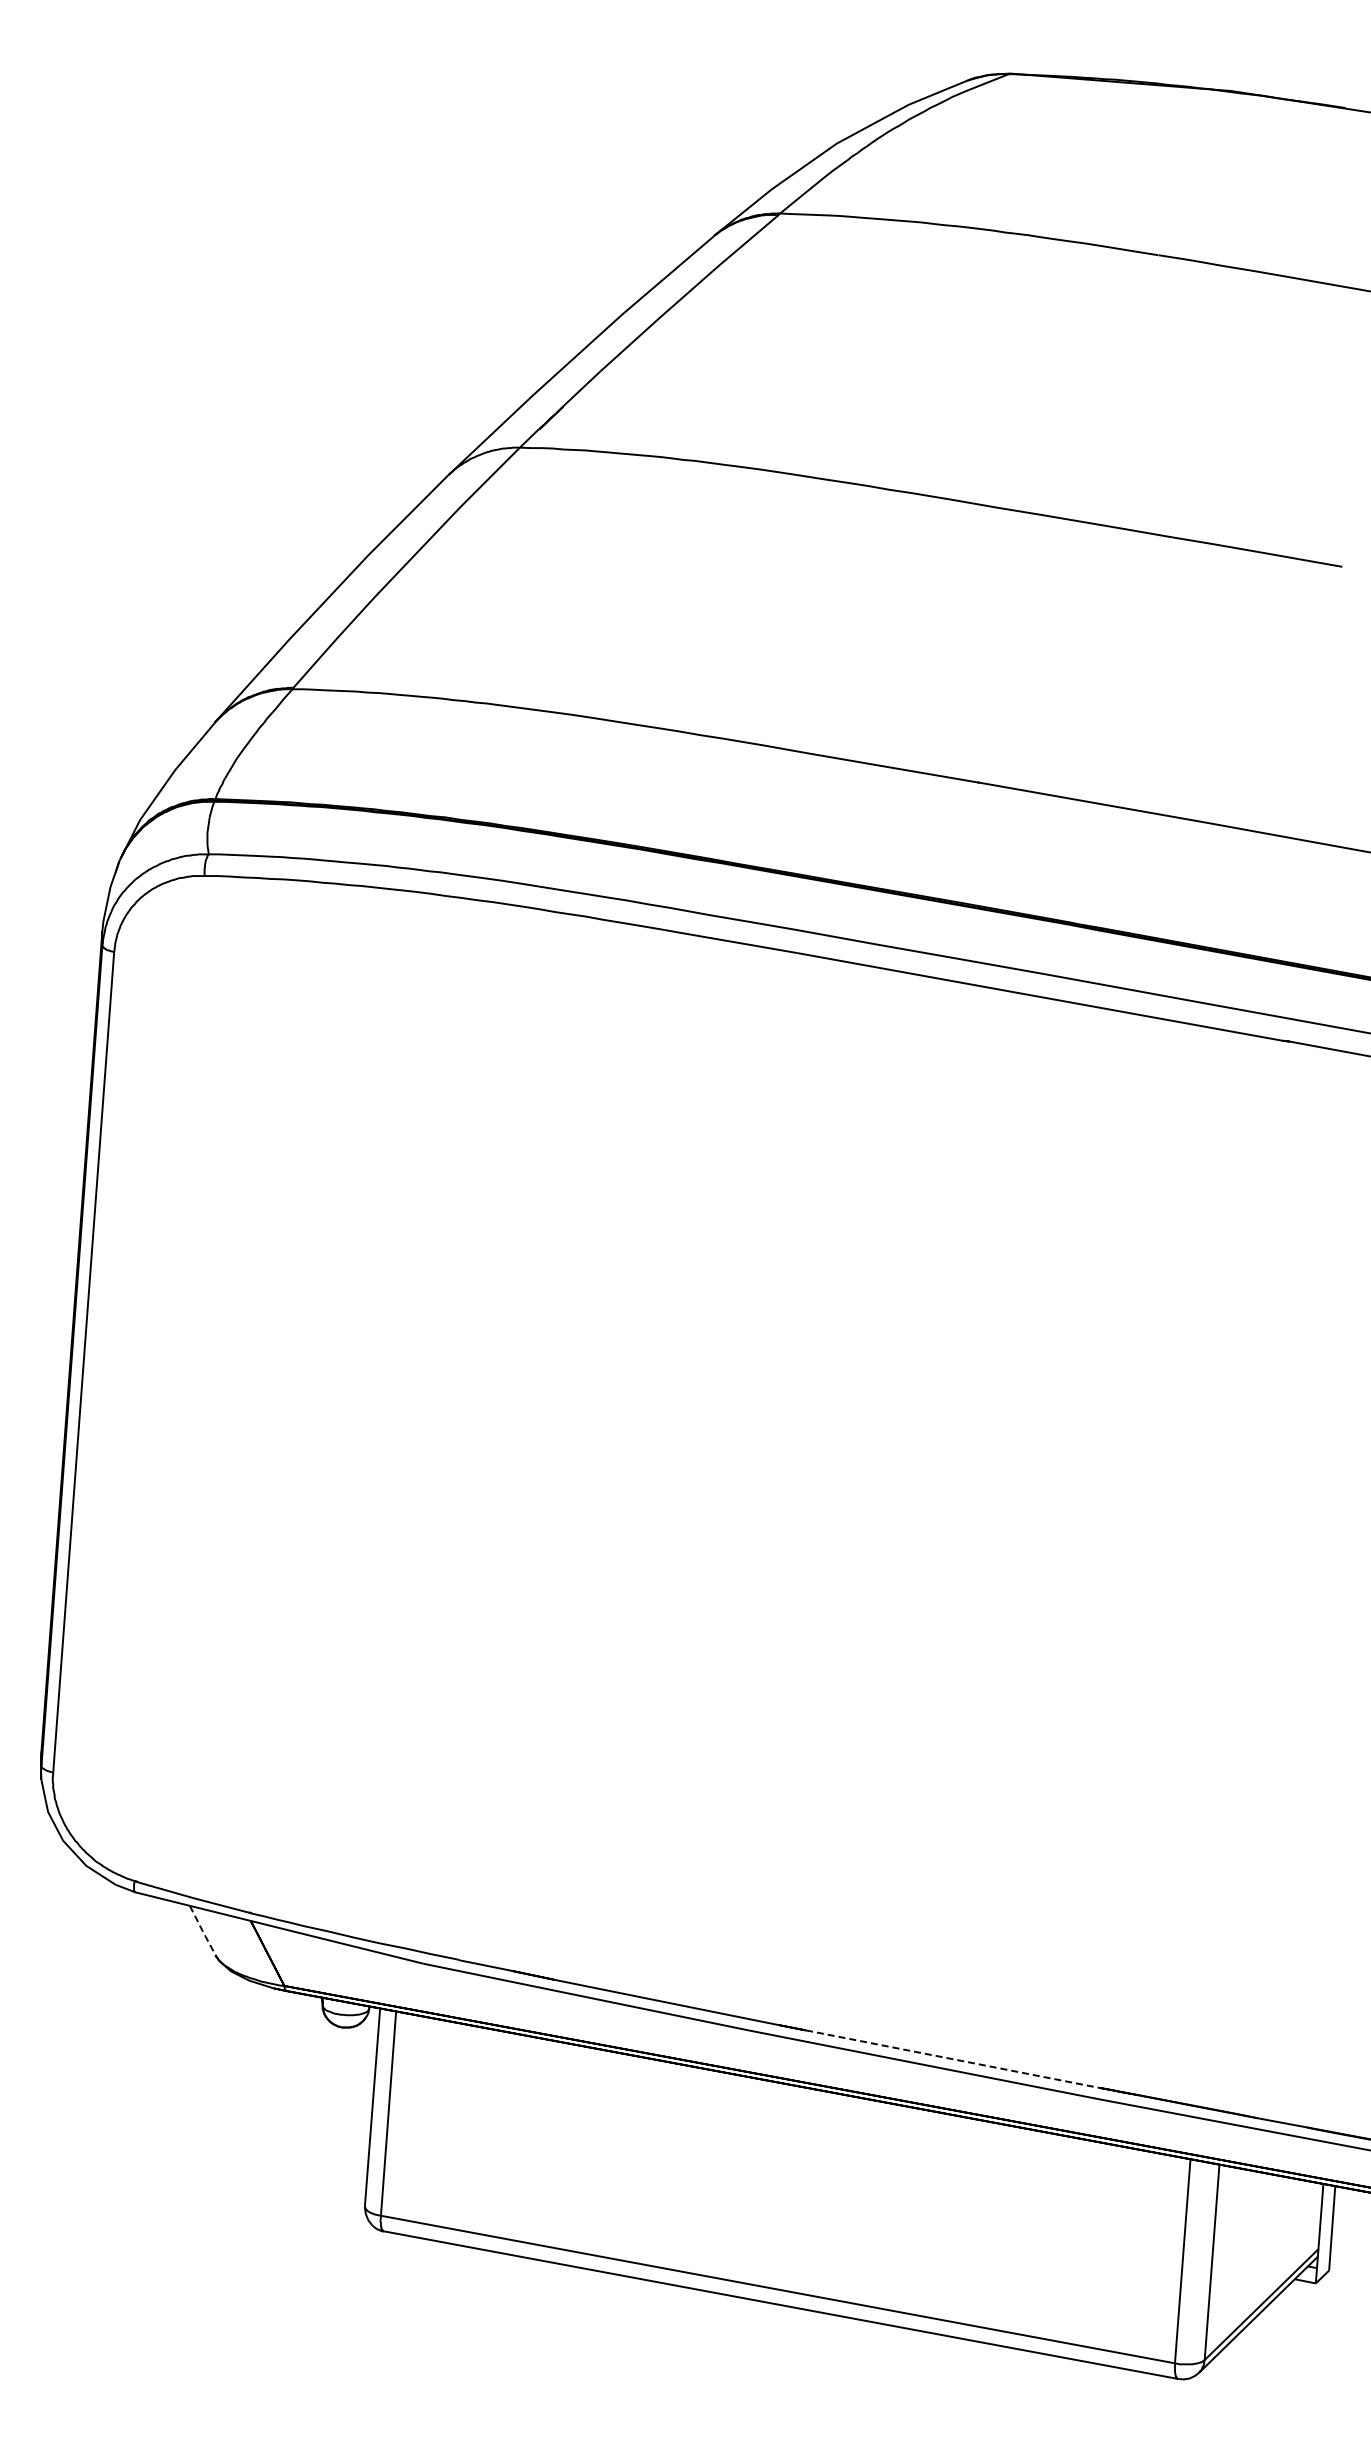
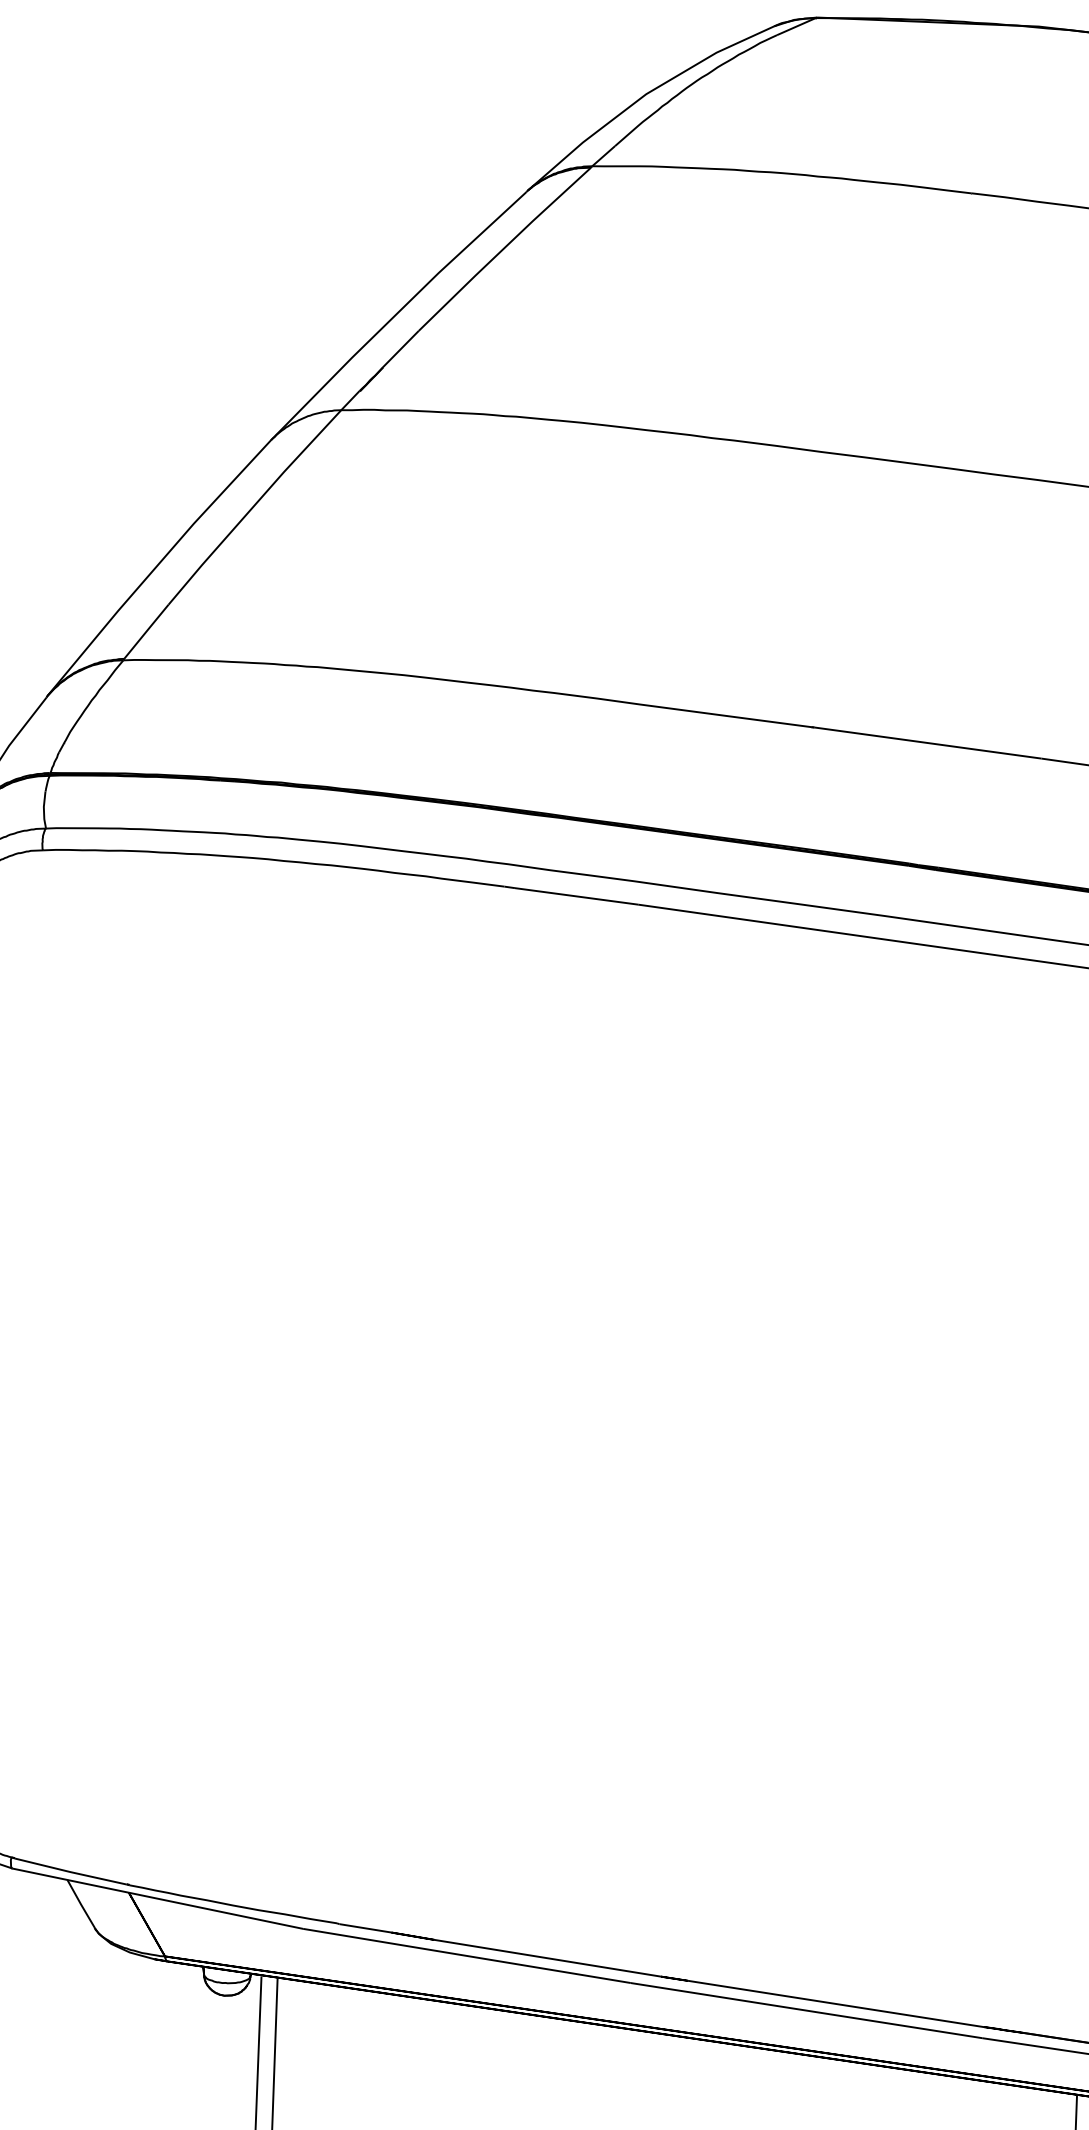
line: (202, 1931) -> (81, 1905), dashed -> solid
line: (953, 2059) -> (836, 2004), dashed -> solid

